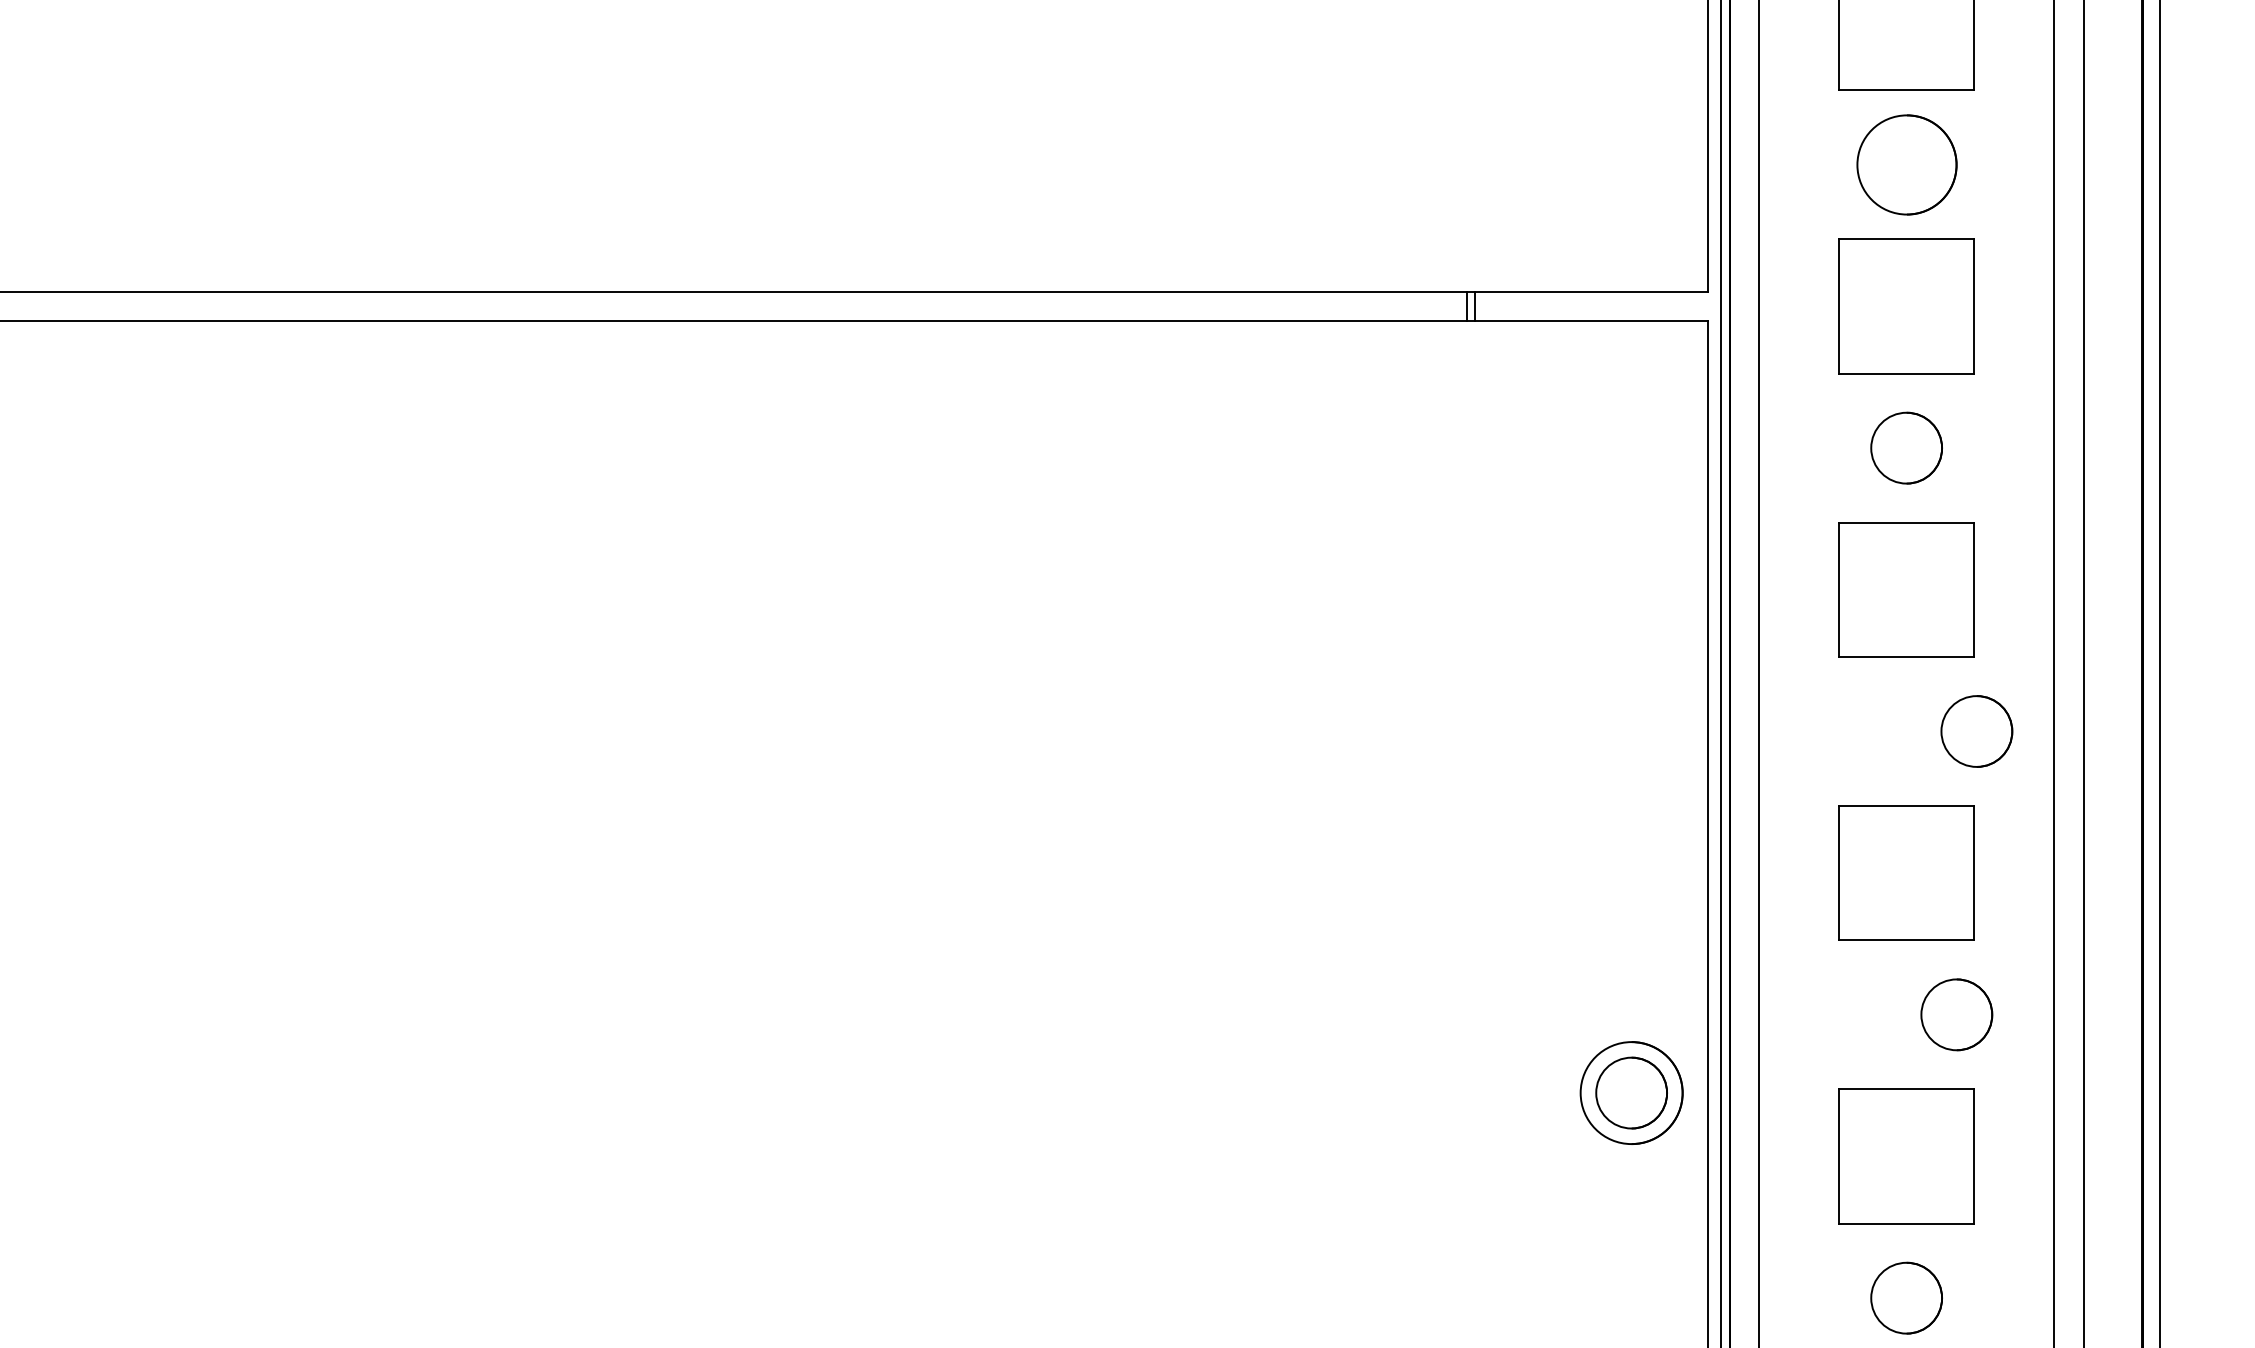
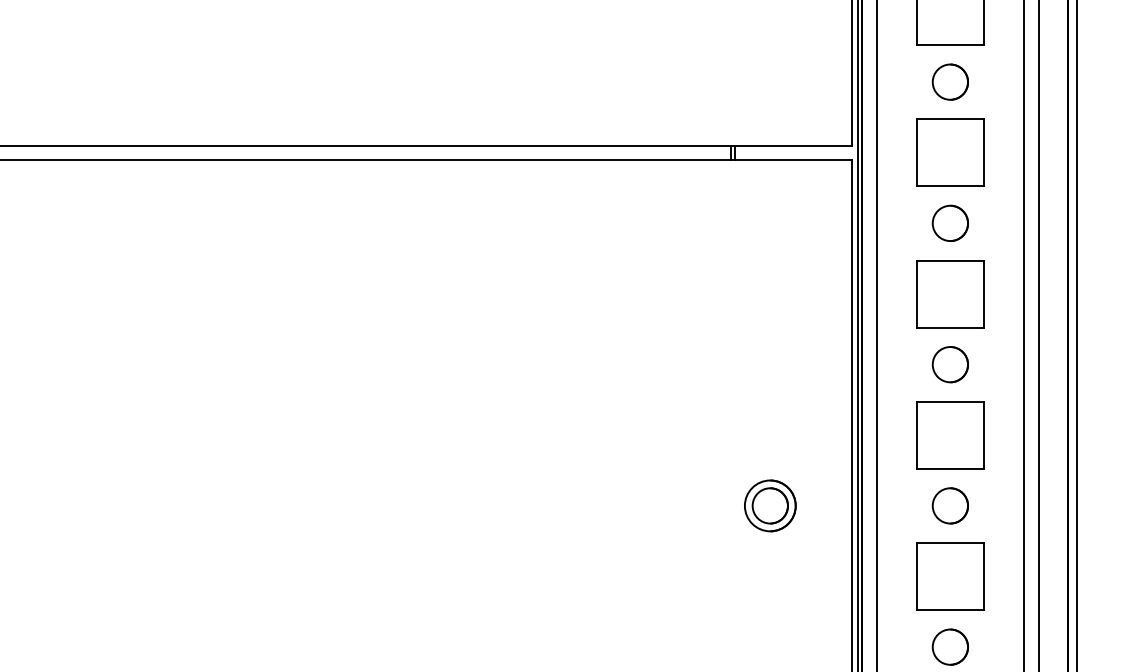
circle: (1904, 163) -> (949, 81), size x0.71
circle: (1975, 731) -> (949, 364), moved
circle: (1954, 1014) -> (949, 505), moved
part: (1632, 1092) -> (770, 505), moved

